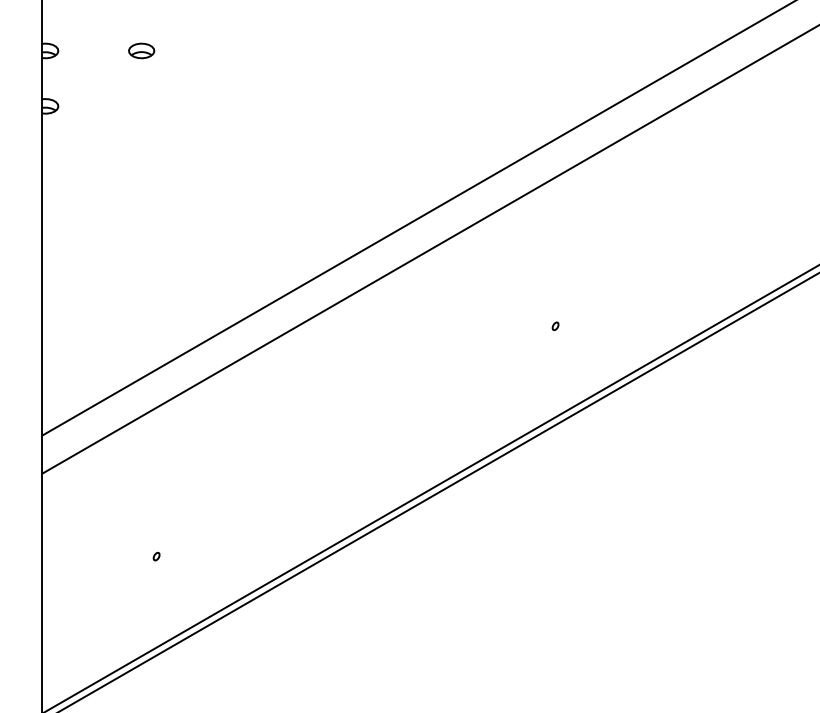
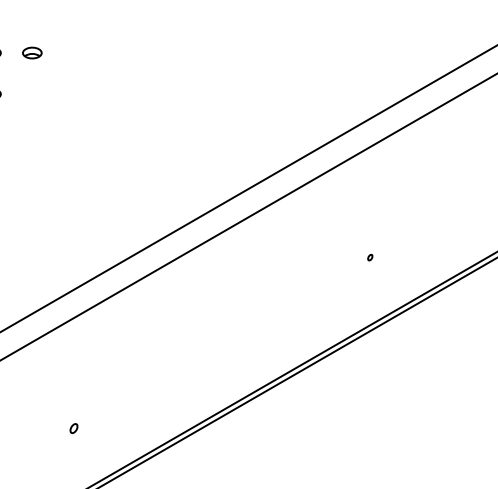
part: (141, 50) -> (32, 52), moved
part: (156, 556) -> (73, 428), size x1.6

